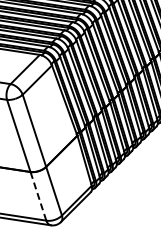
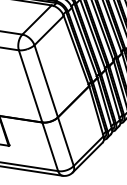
line: (38, 196) -> (50, 146), dashed -> solid

